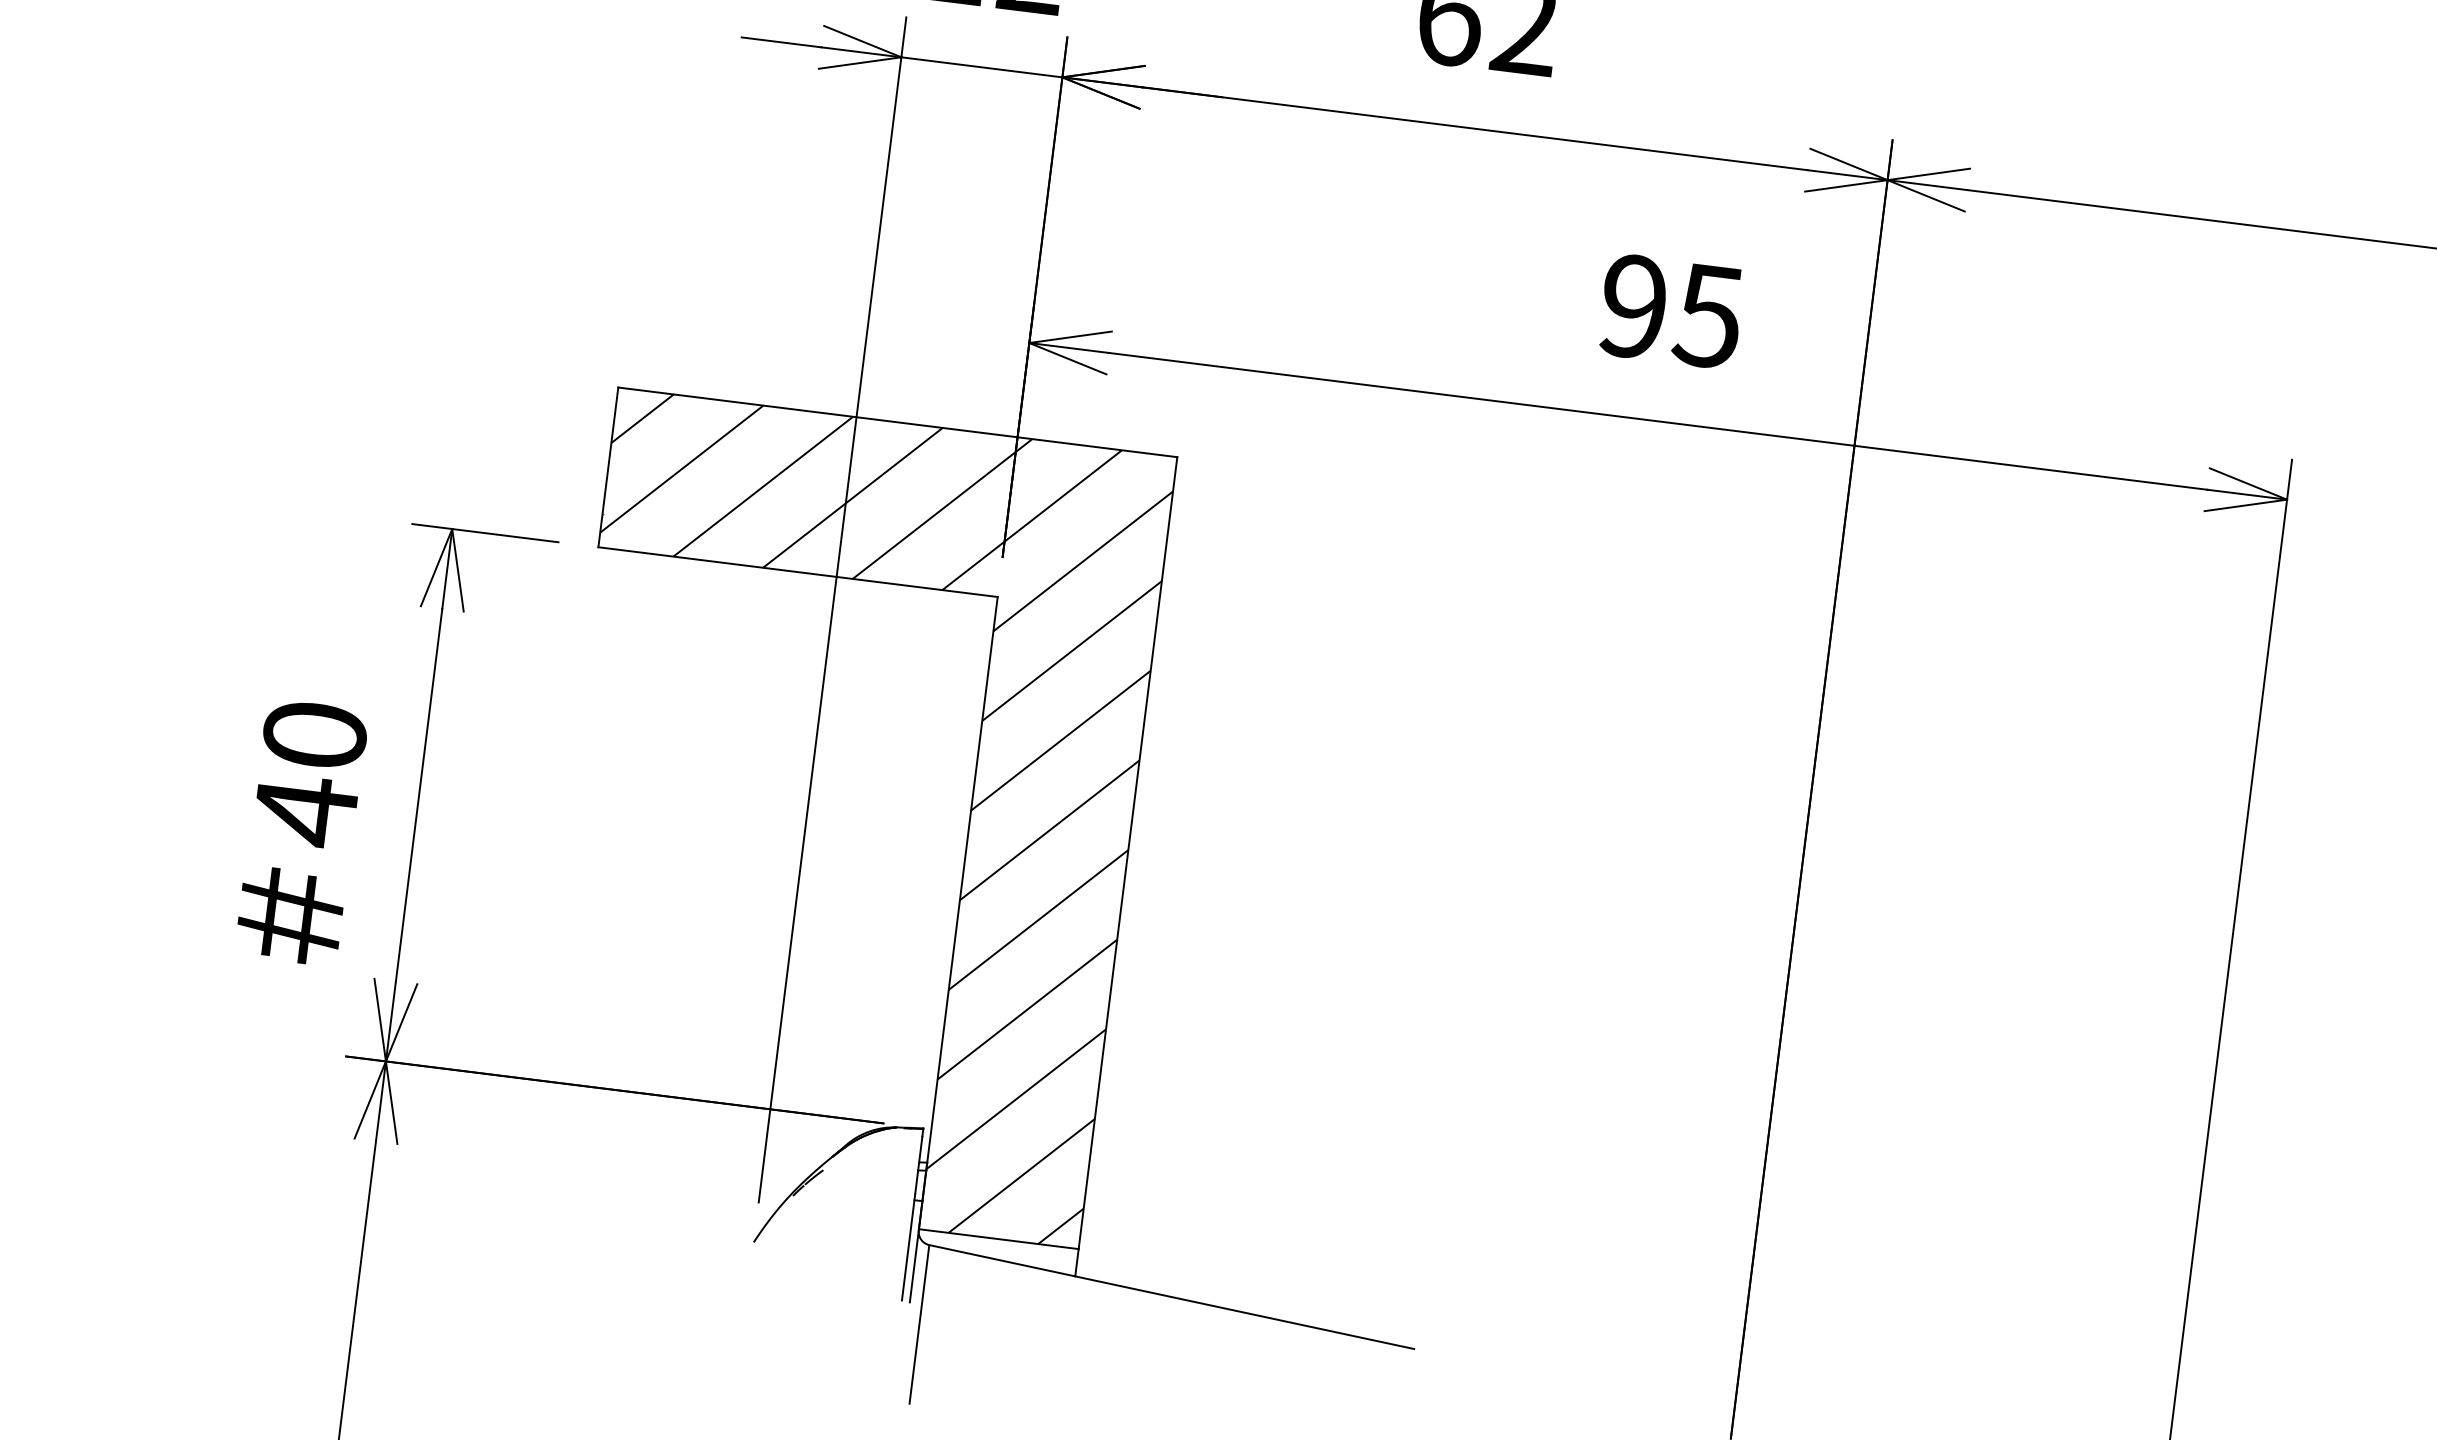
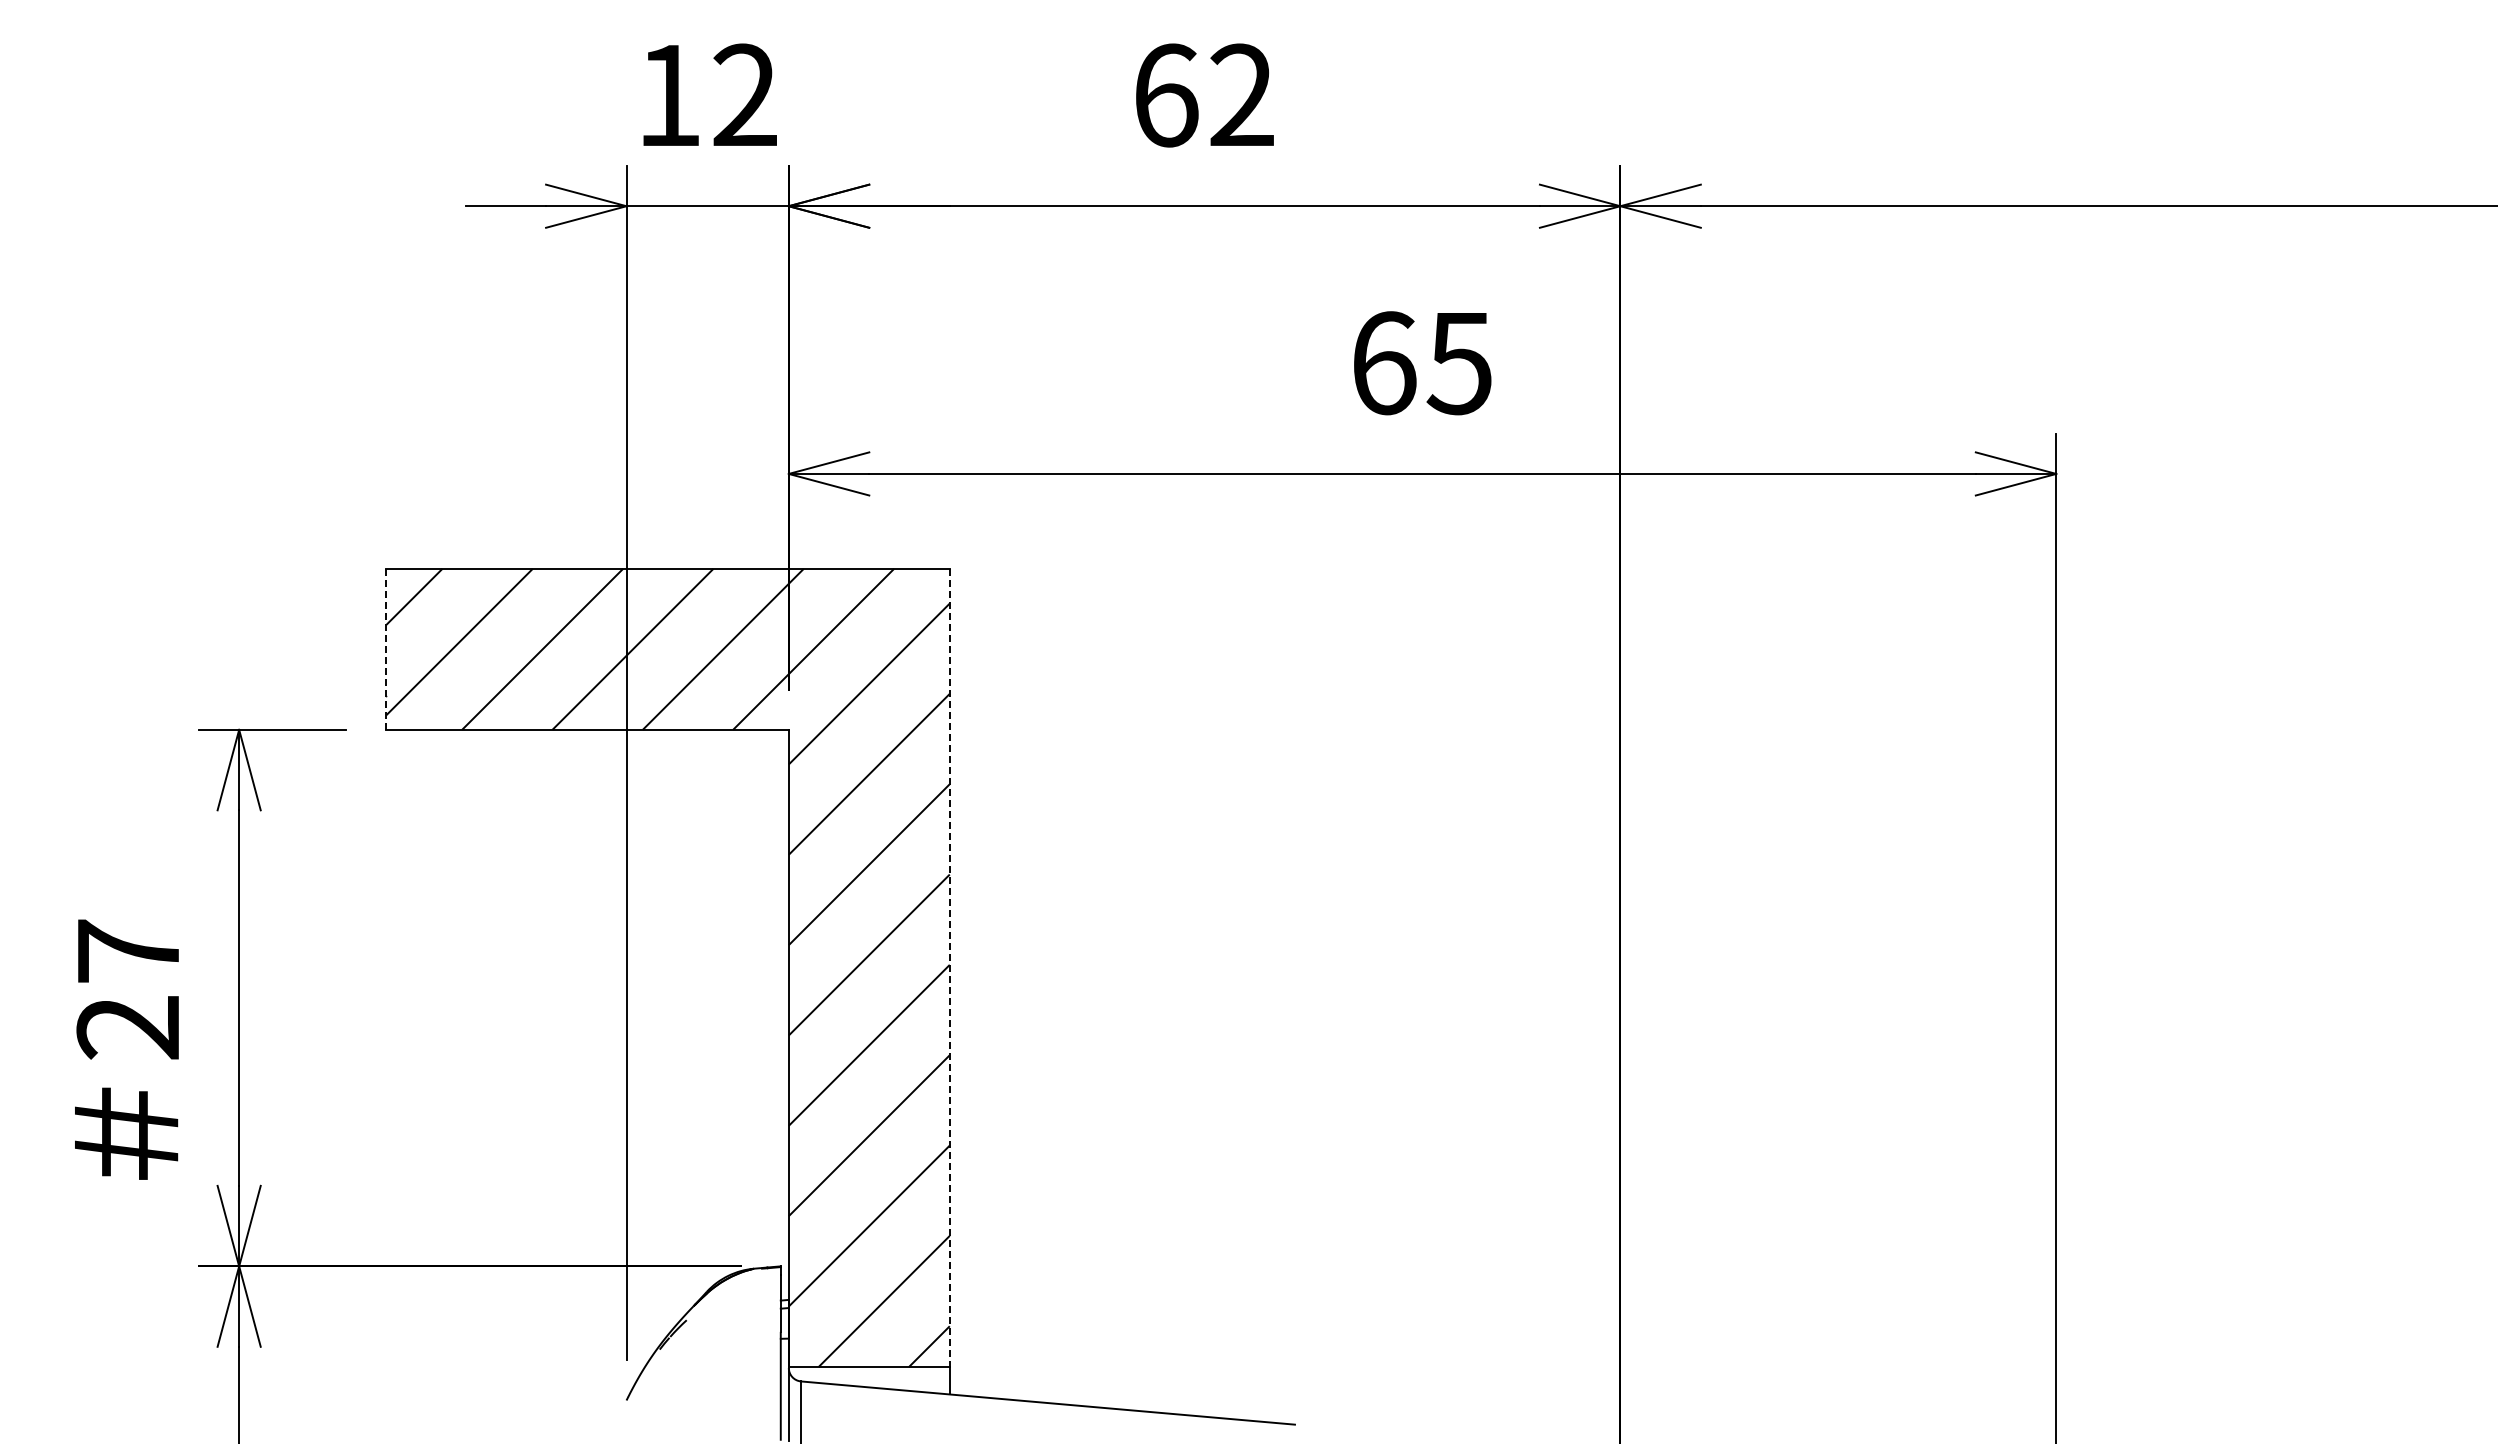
text: (1634, 307) -> (1384, 363), 95 -> 65
line: (608, 467) -> (386, 649), solid -> dashed
text: (310, 774) -> (128, 990), 40 -> 27
line: (1127, 853) -> (949, 968), solid -> dashed

